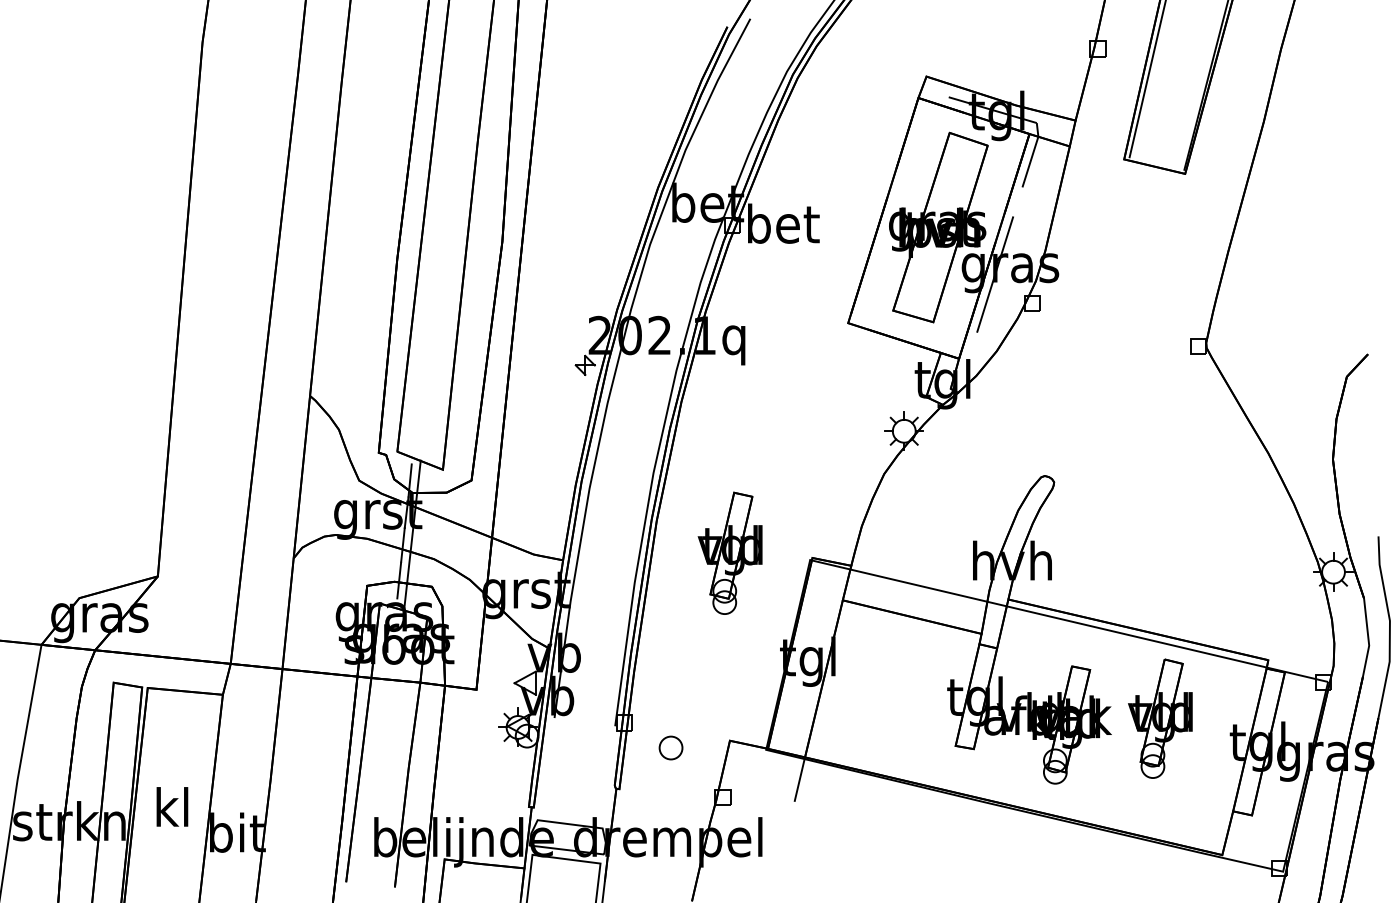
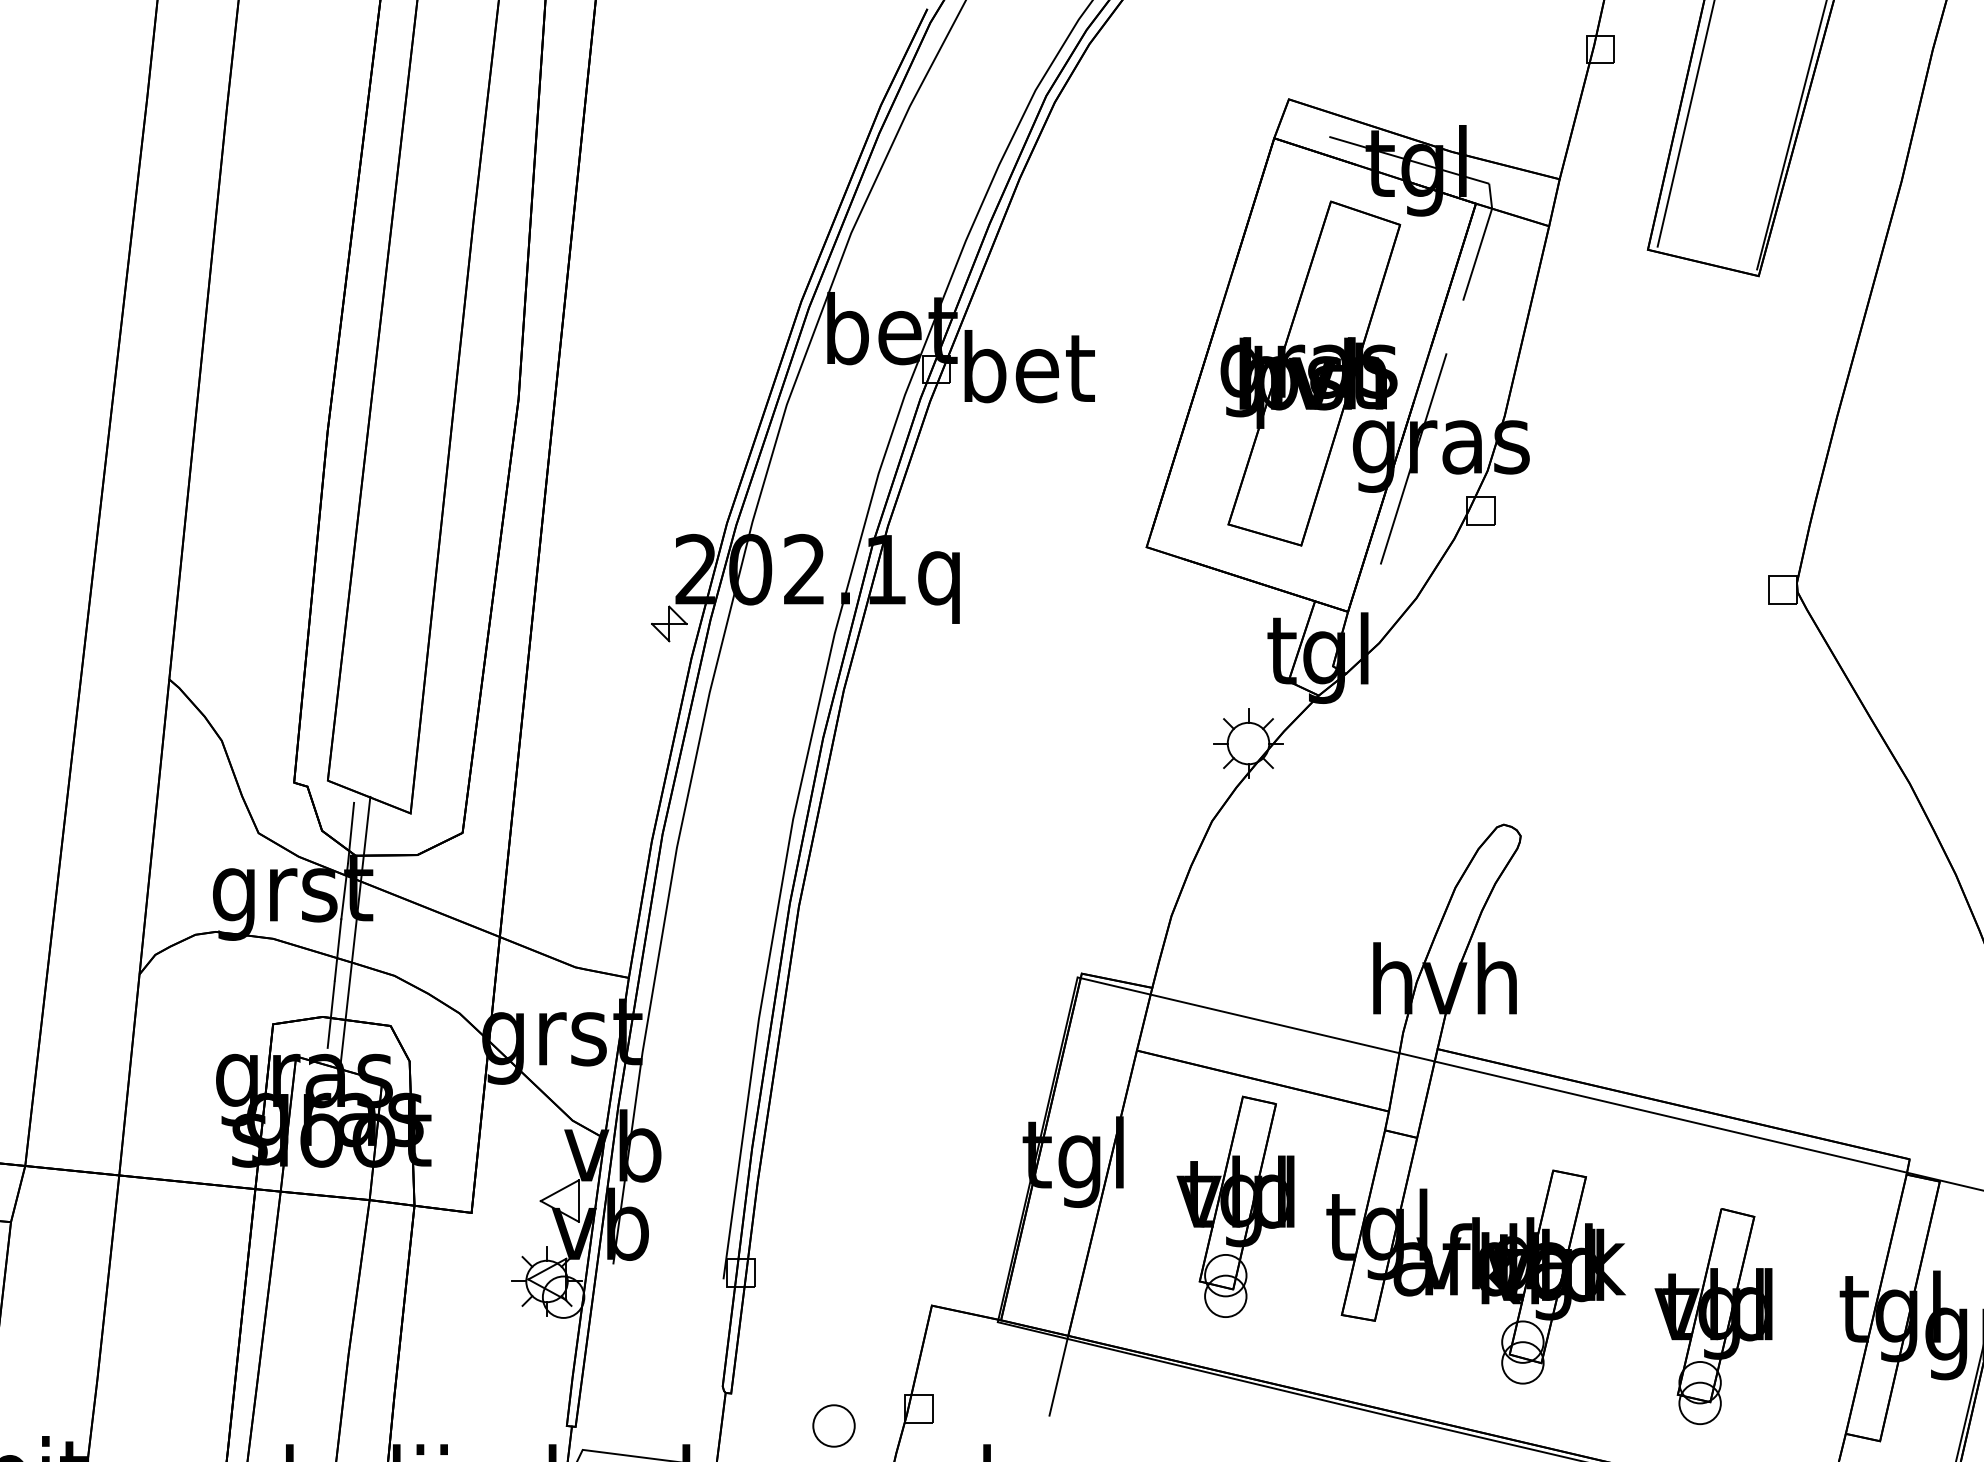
part: (729, 552) -> (1234, 1205), moved
part: (1160, 718) -> (1713, 1316), moved
part: (670, 747) -> (833, 1425), moved

